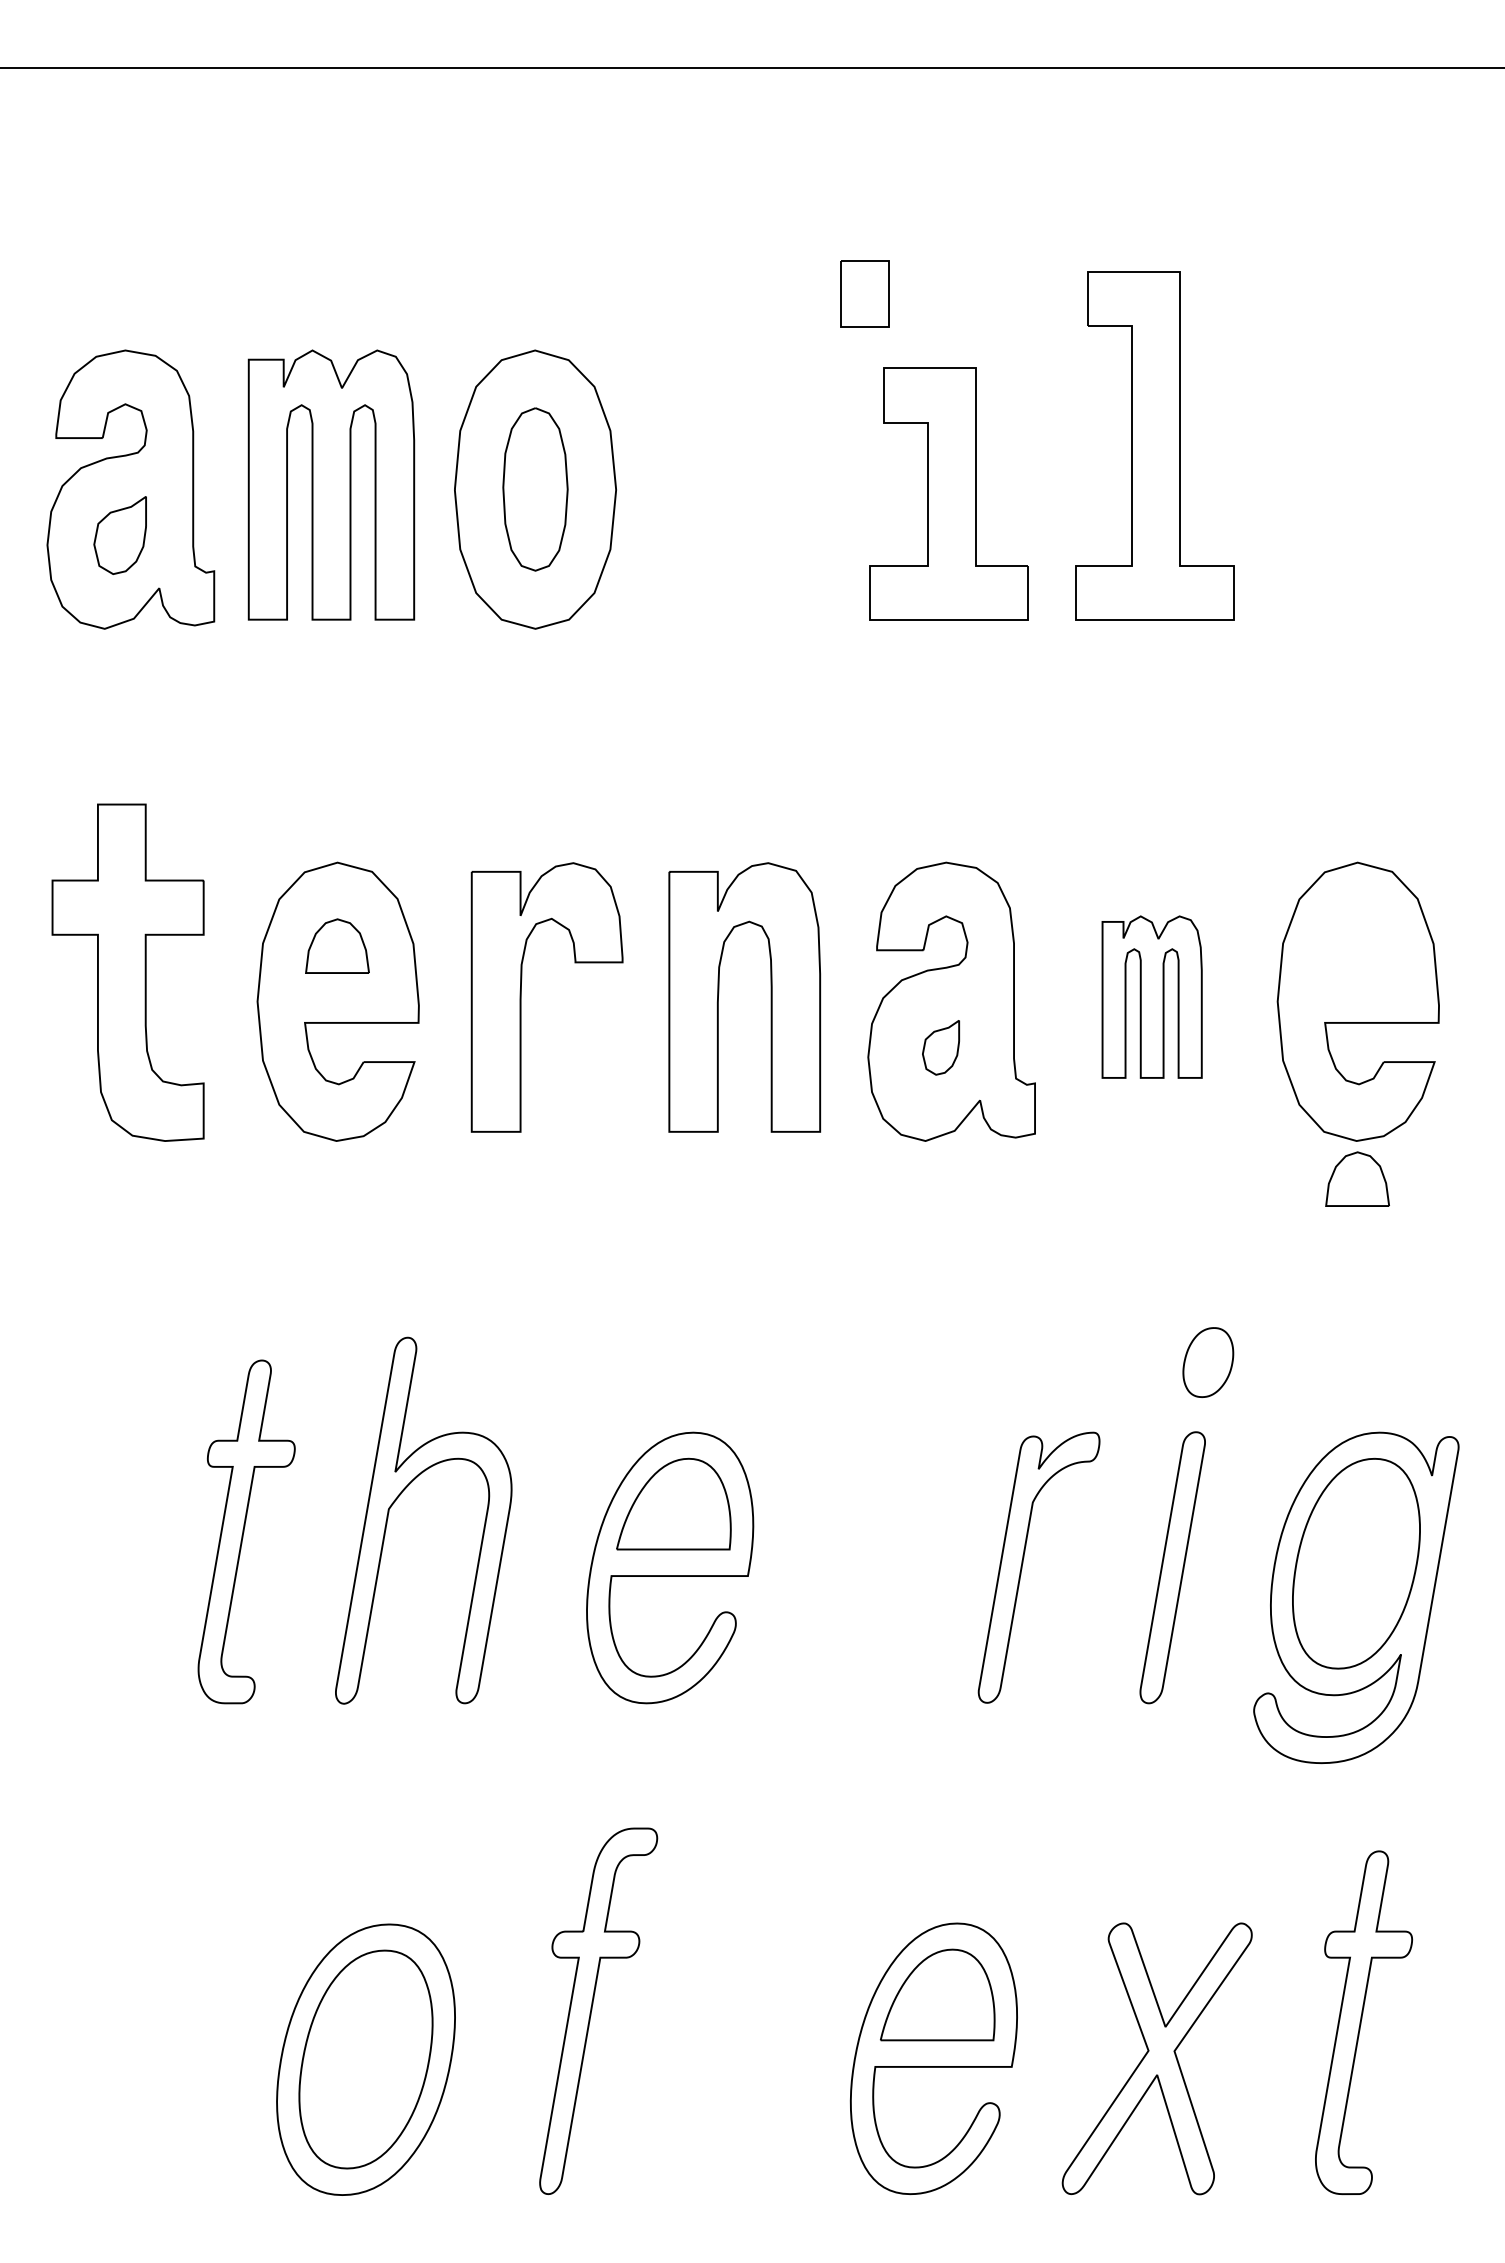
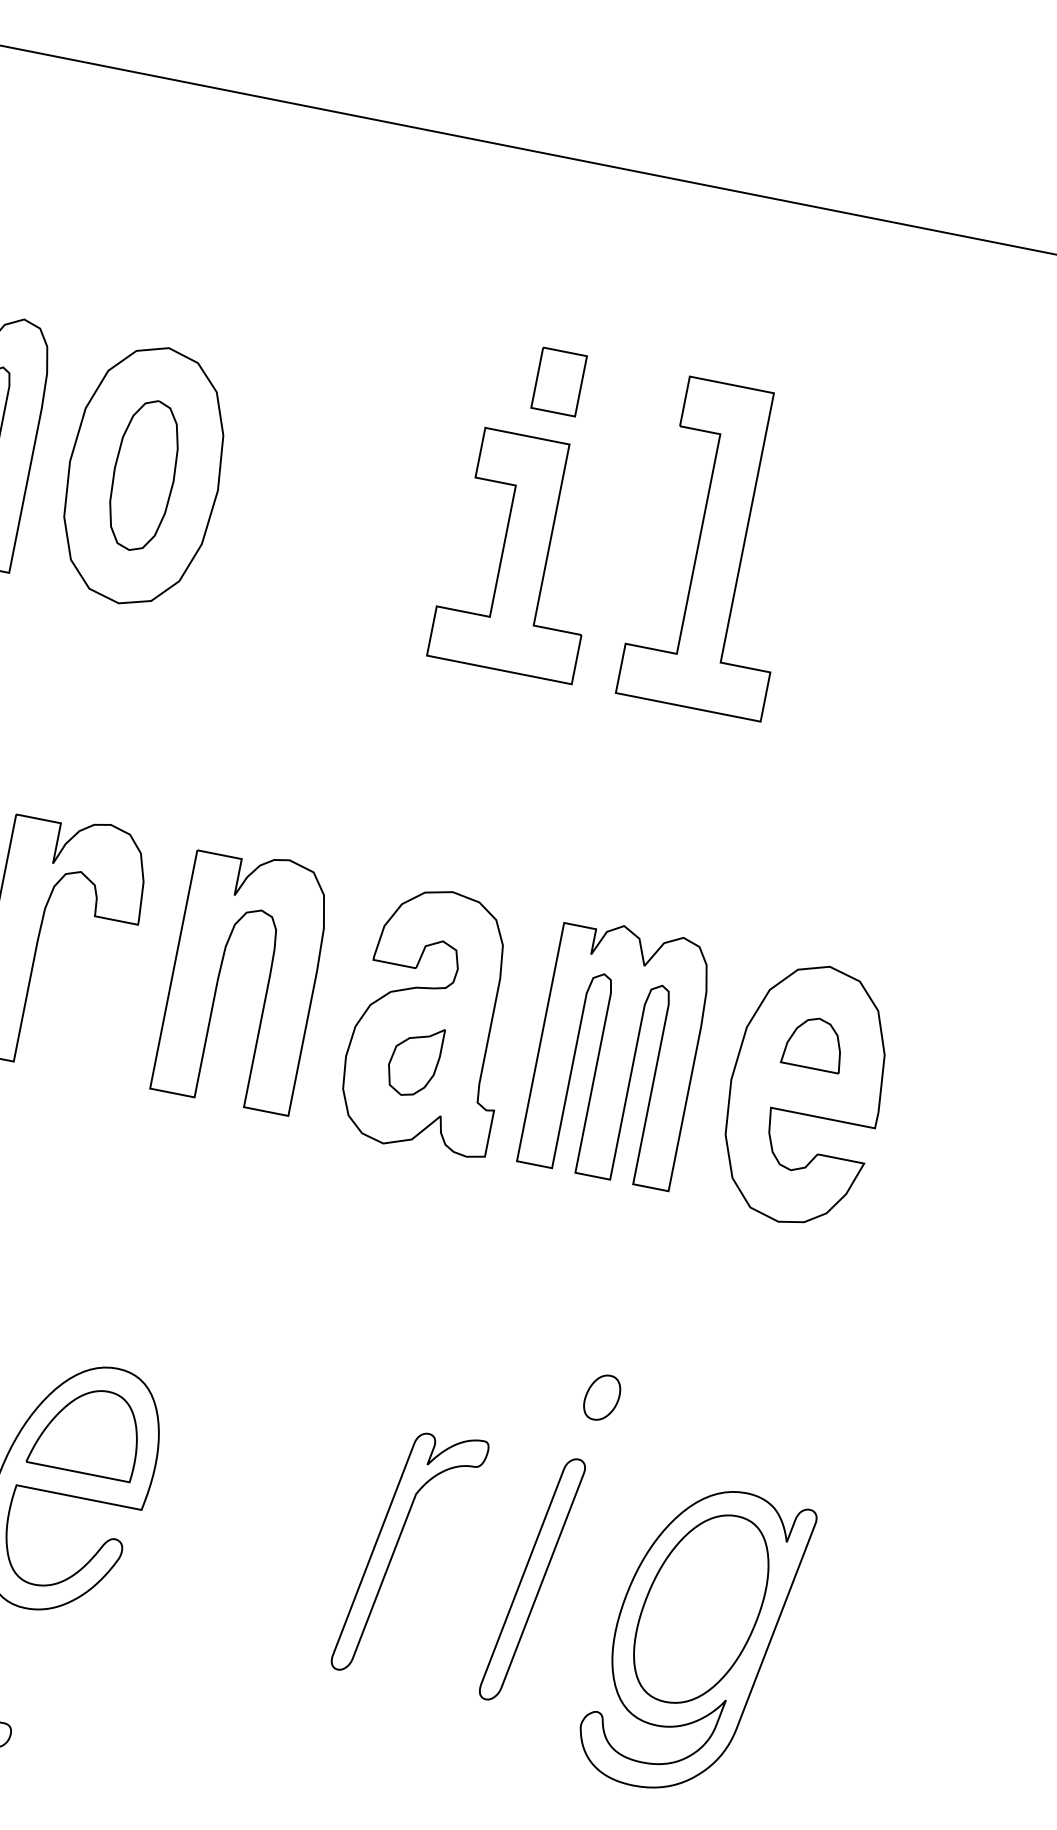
part: (864, 293) -> (558, 381), moved
part: (1151, 996) -> (616, 1052), size x1.67
part: (940, 1047) -> (413, 1060), size x1.43
part: (1357, 1178) -> (814, 1042), moved
part: (1207, 1361) -> (601, 1396), size x0.71

